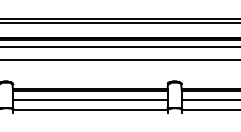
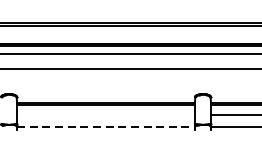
line: (89, 99) -> (105, 114), removed
line: (90, 110) -> (106, 127), solid -> dashed

